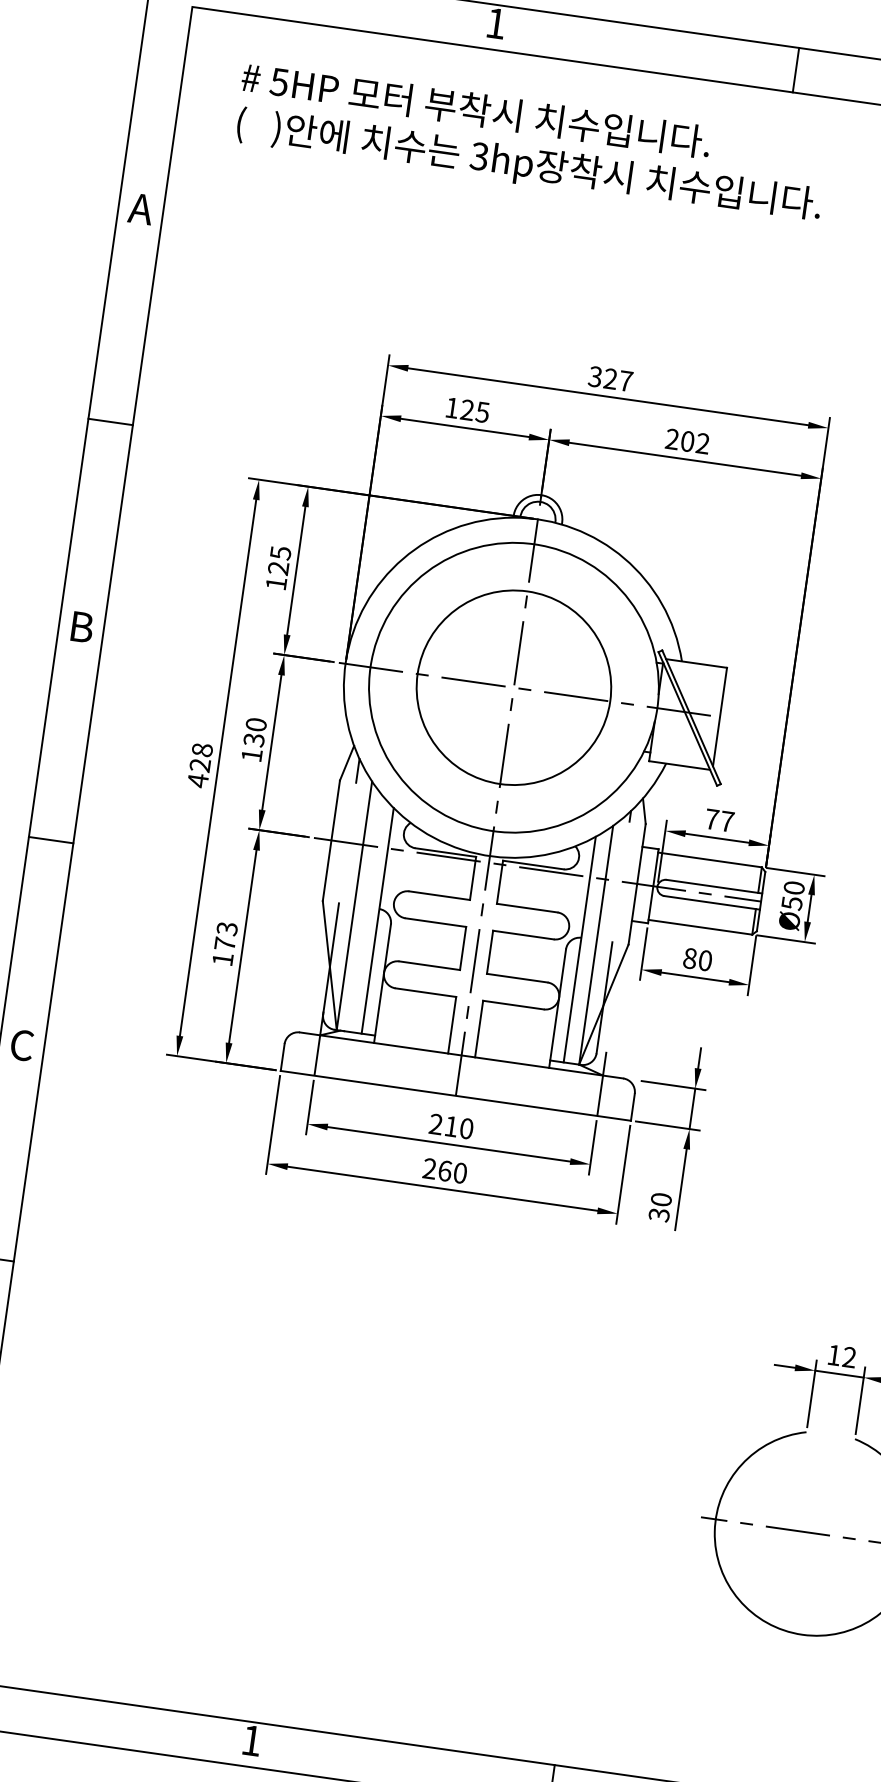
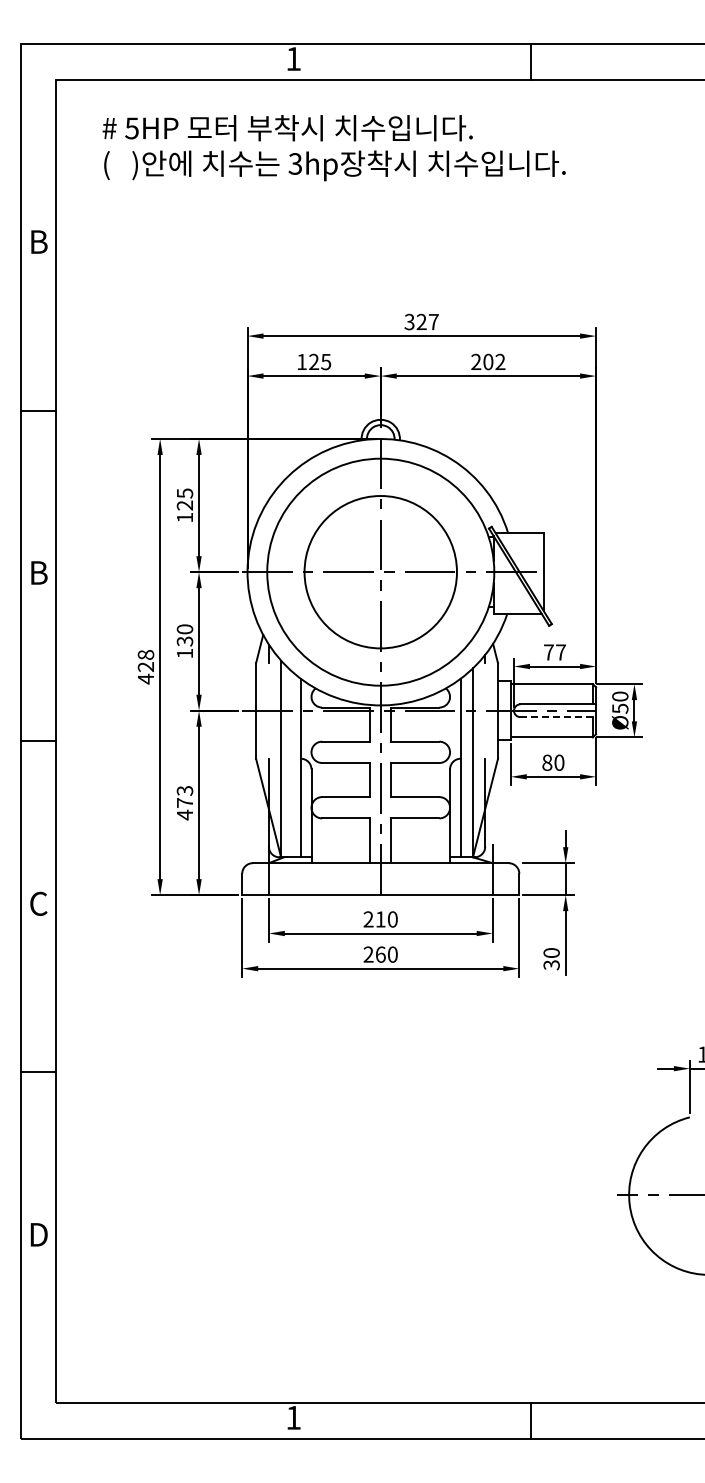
text: (140, 208) -> (38, 241), A -> B
line: (712, 903) -> (558, 717), solid -> dashed
text: (222, 958) -> (184, 814), 173 -> 473

